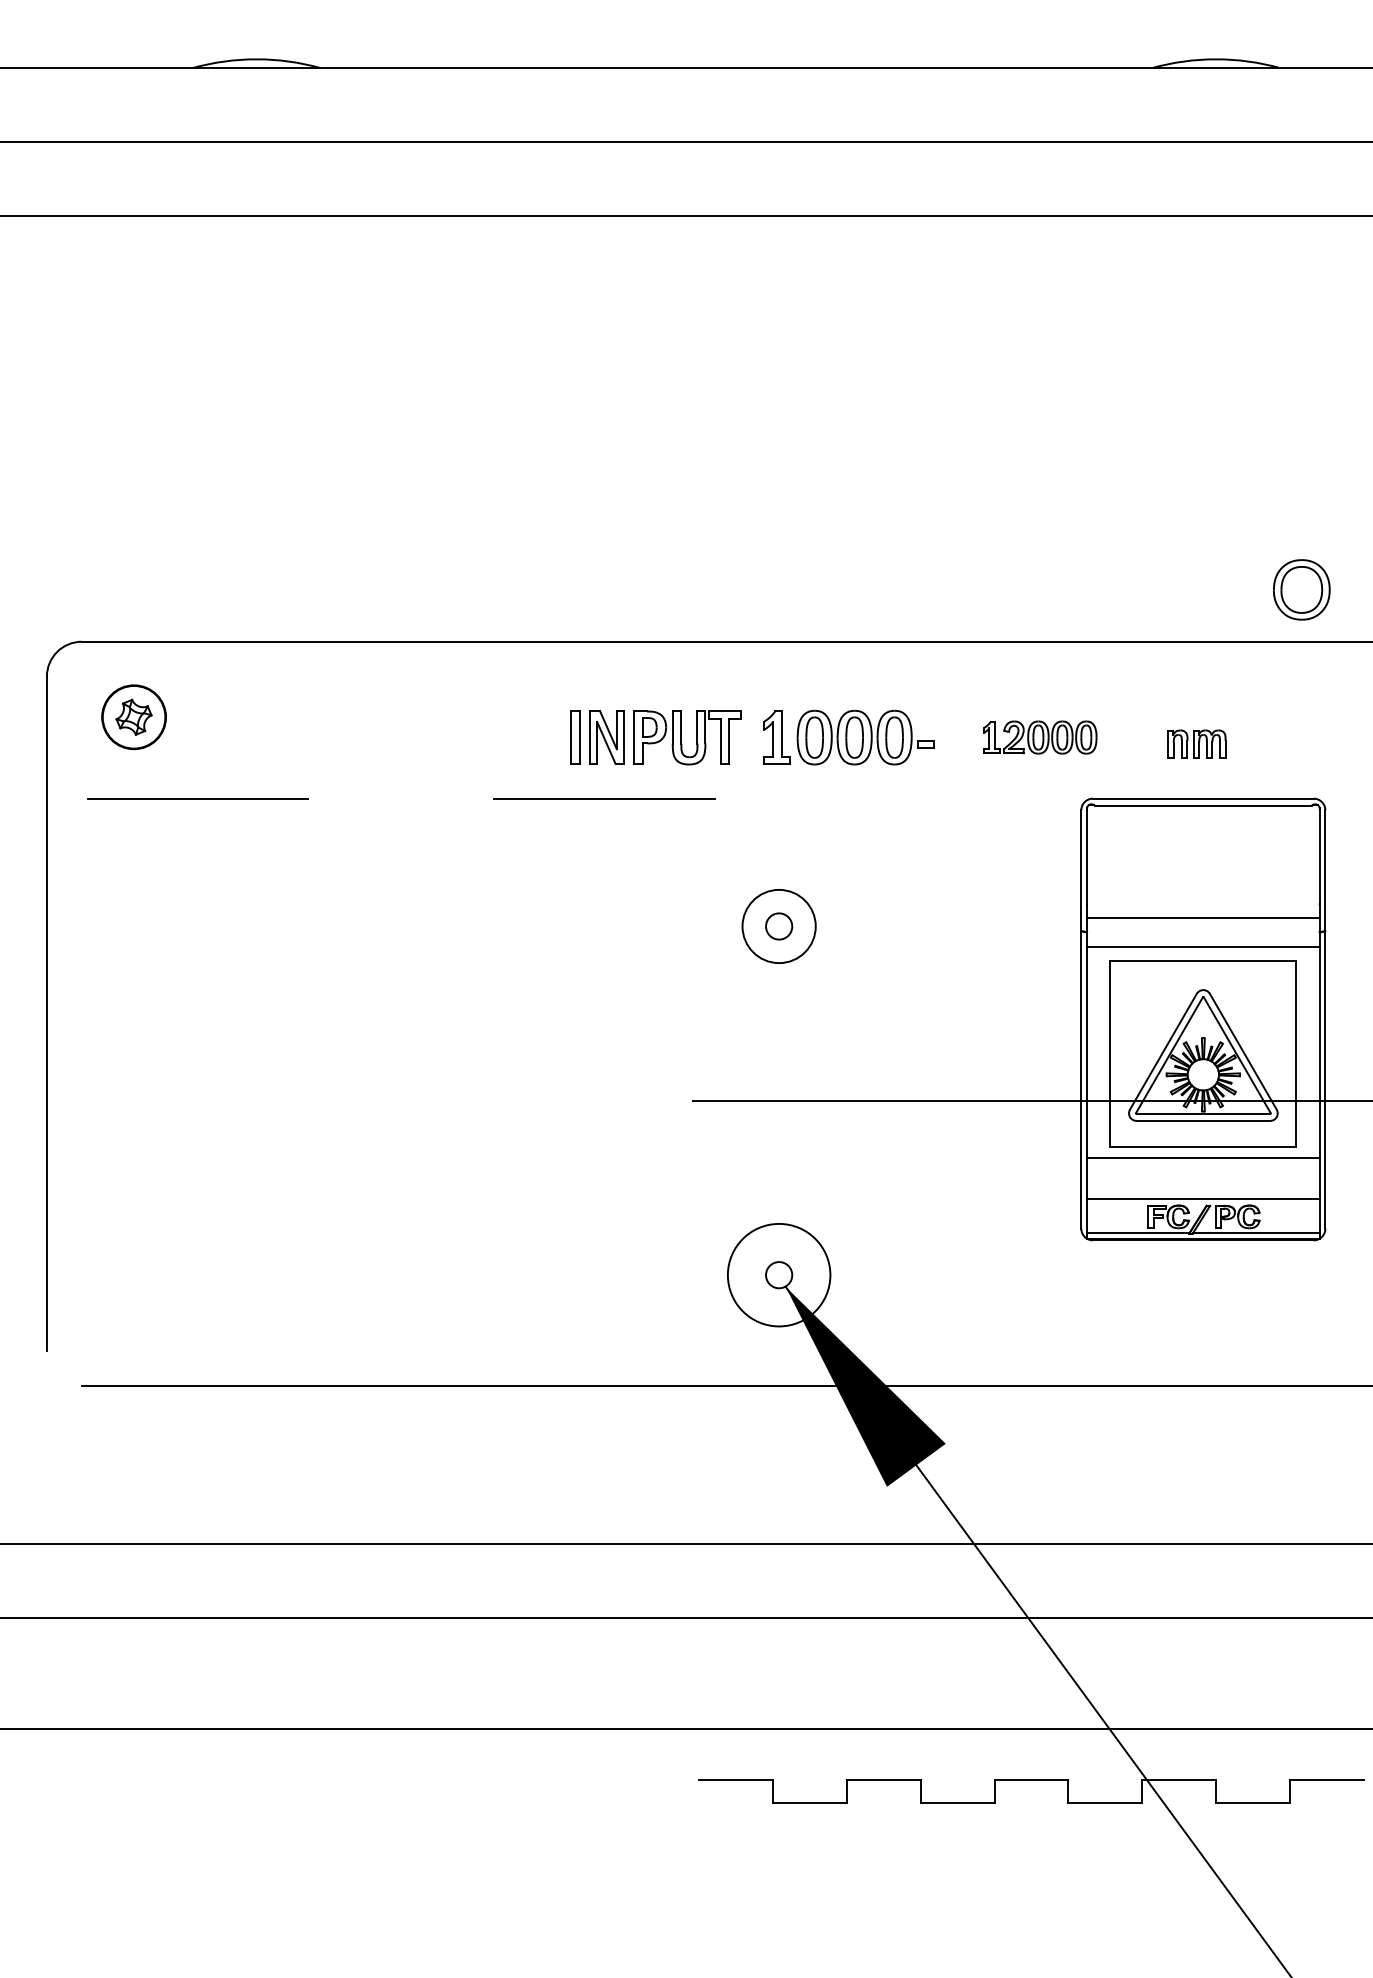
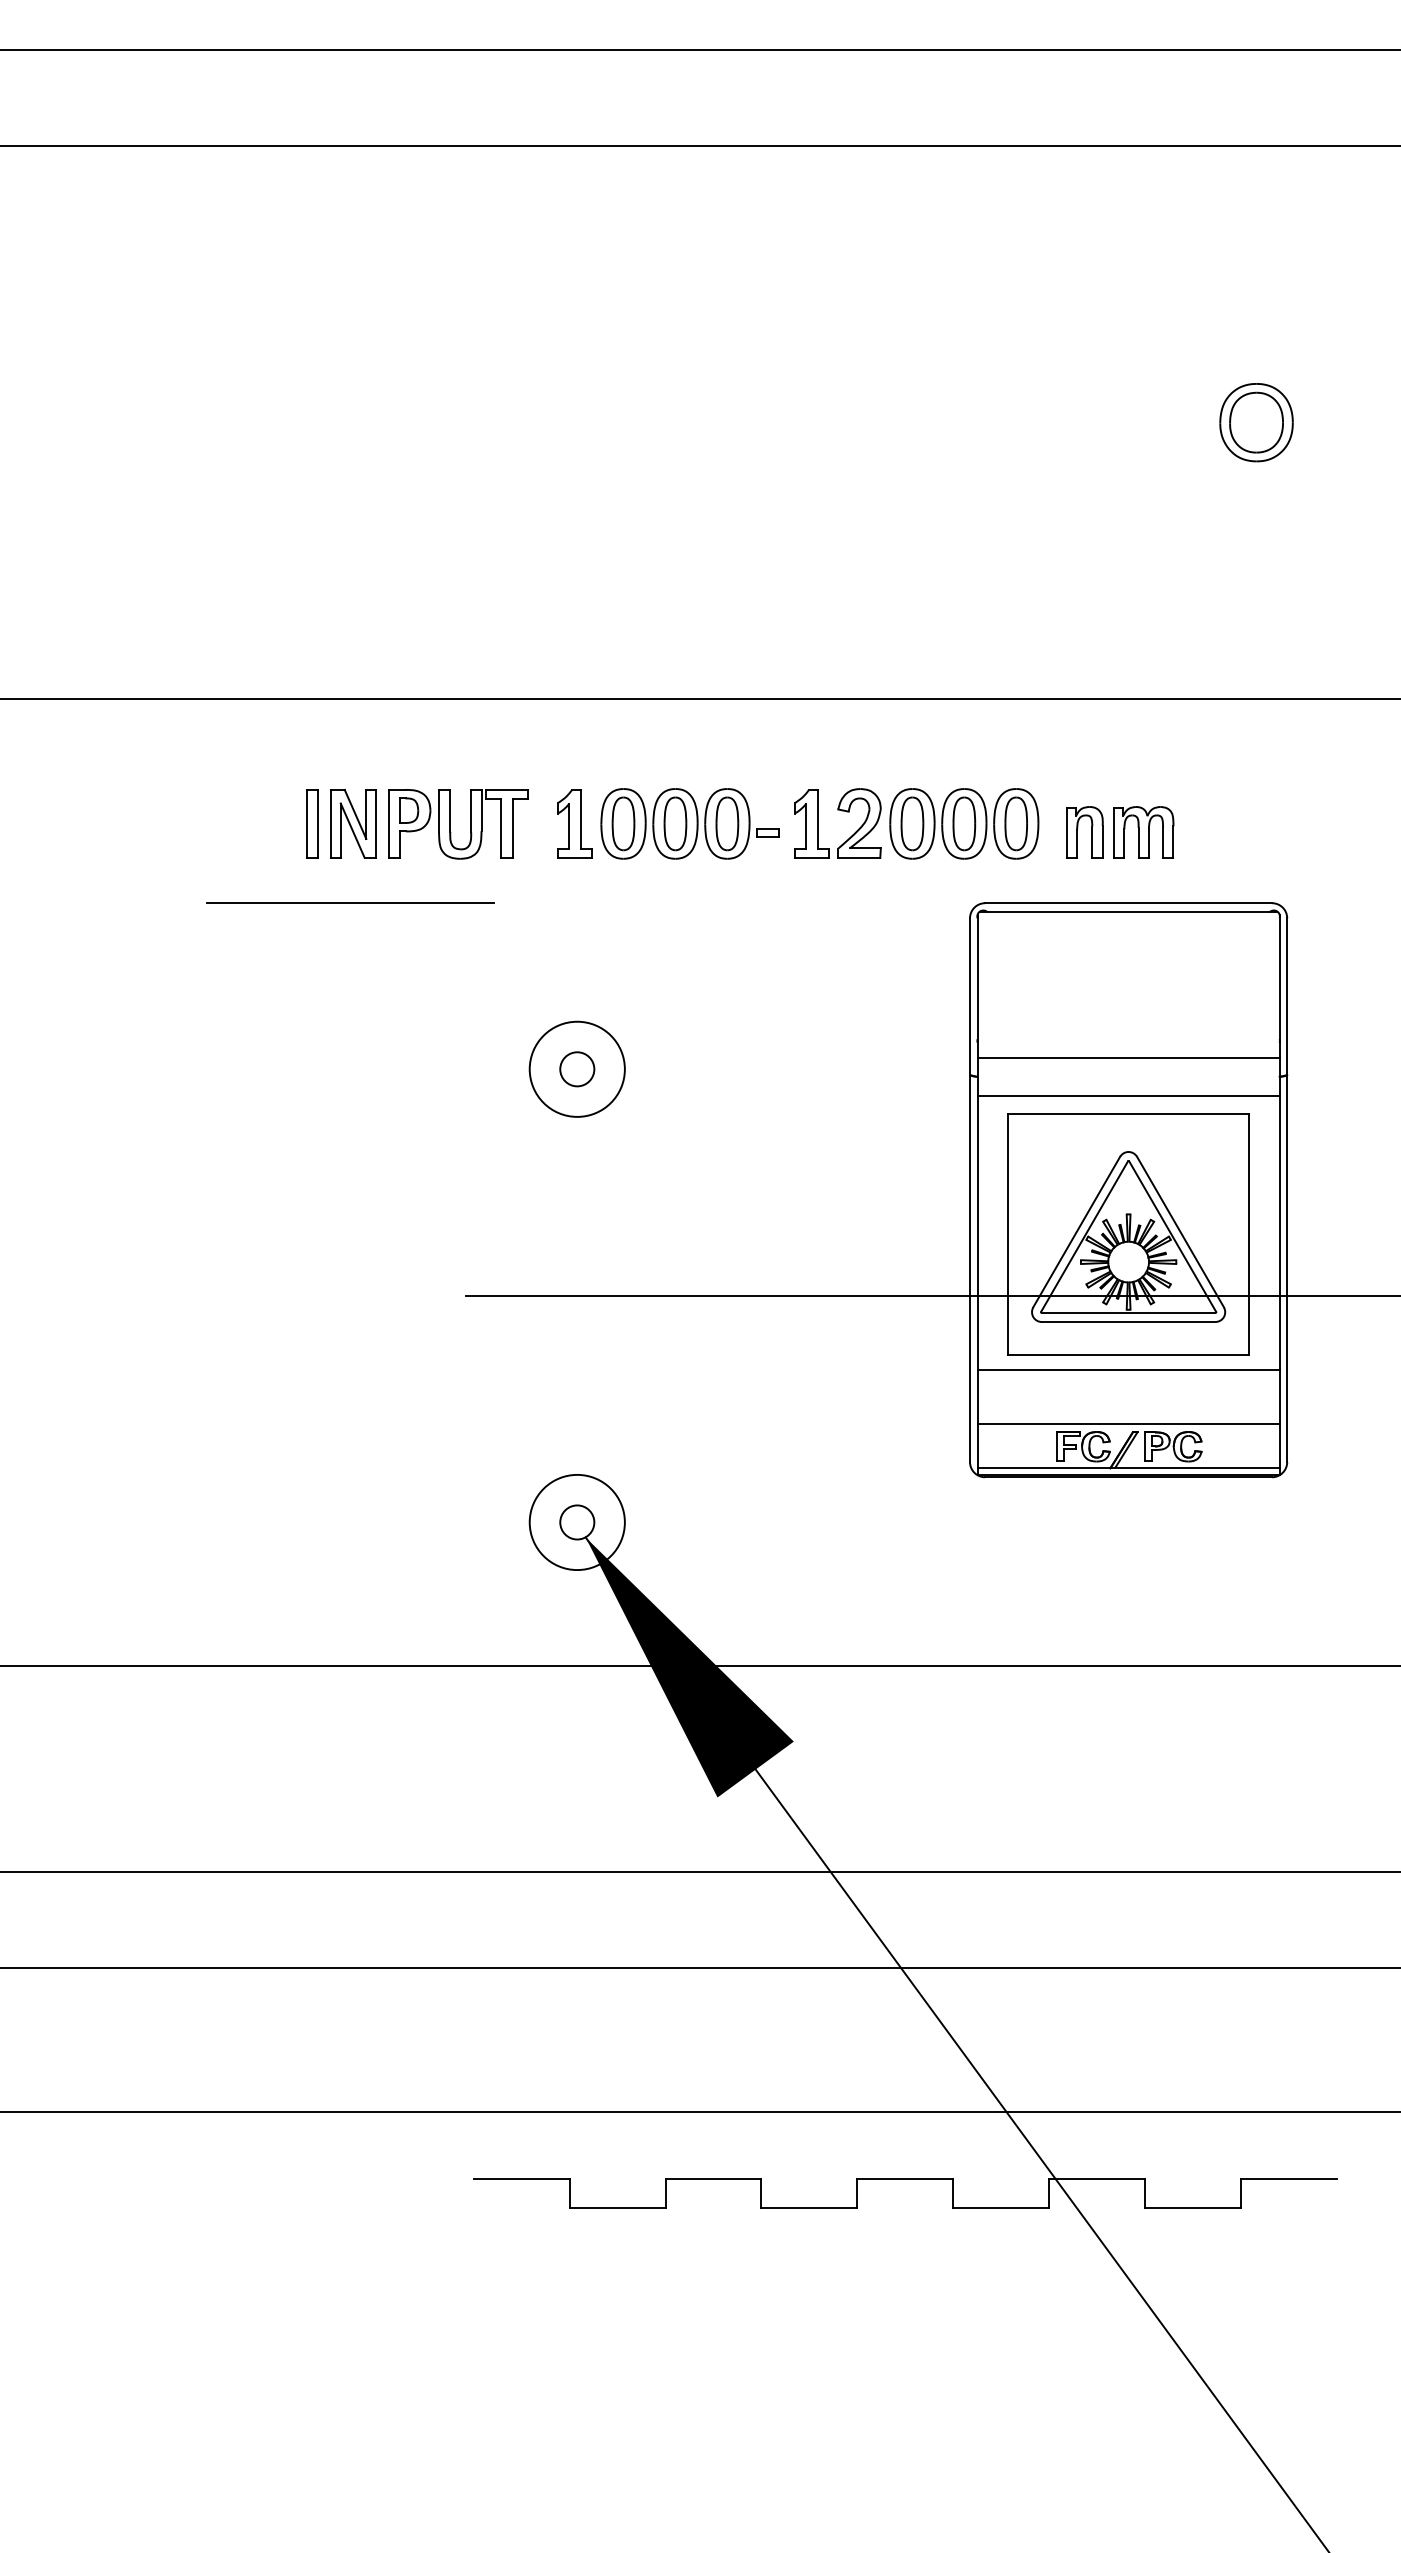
part: (1301, 589) -> (1256, 422), moved
part: (1040, 737) -> (916, 823), size x1.67
part: (1196, 743) -> (1119, 831), size x1.43
circle: (778, 1274) -> (576, 1521), size x0.71

